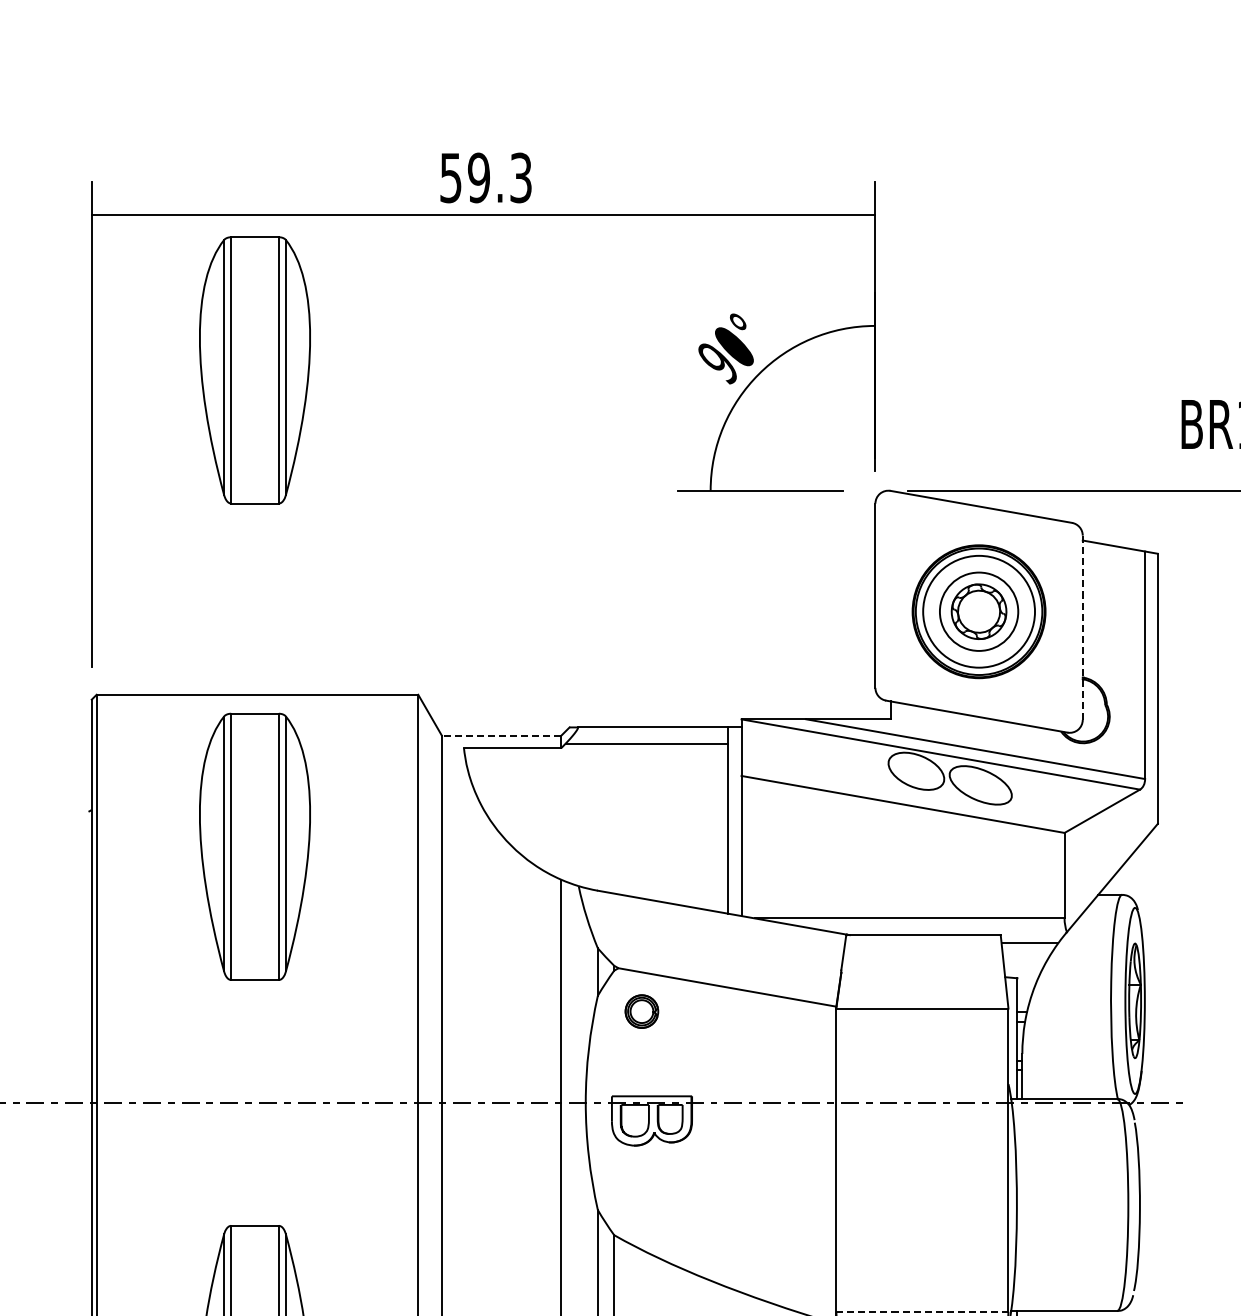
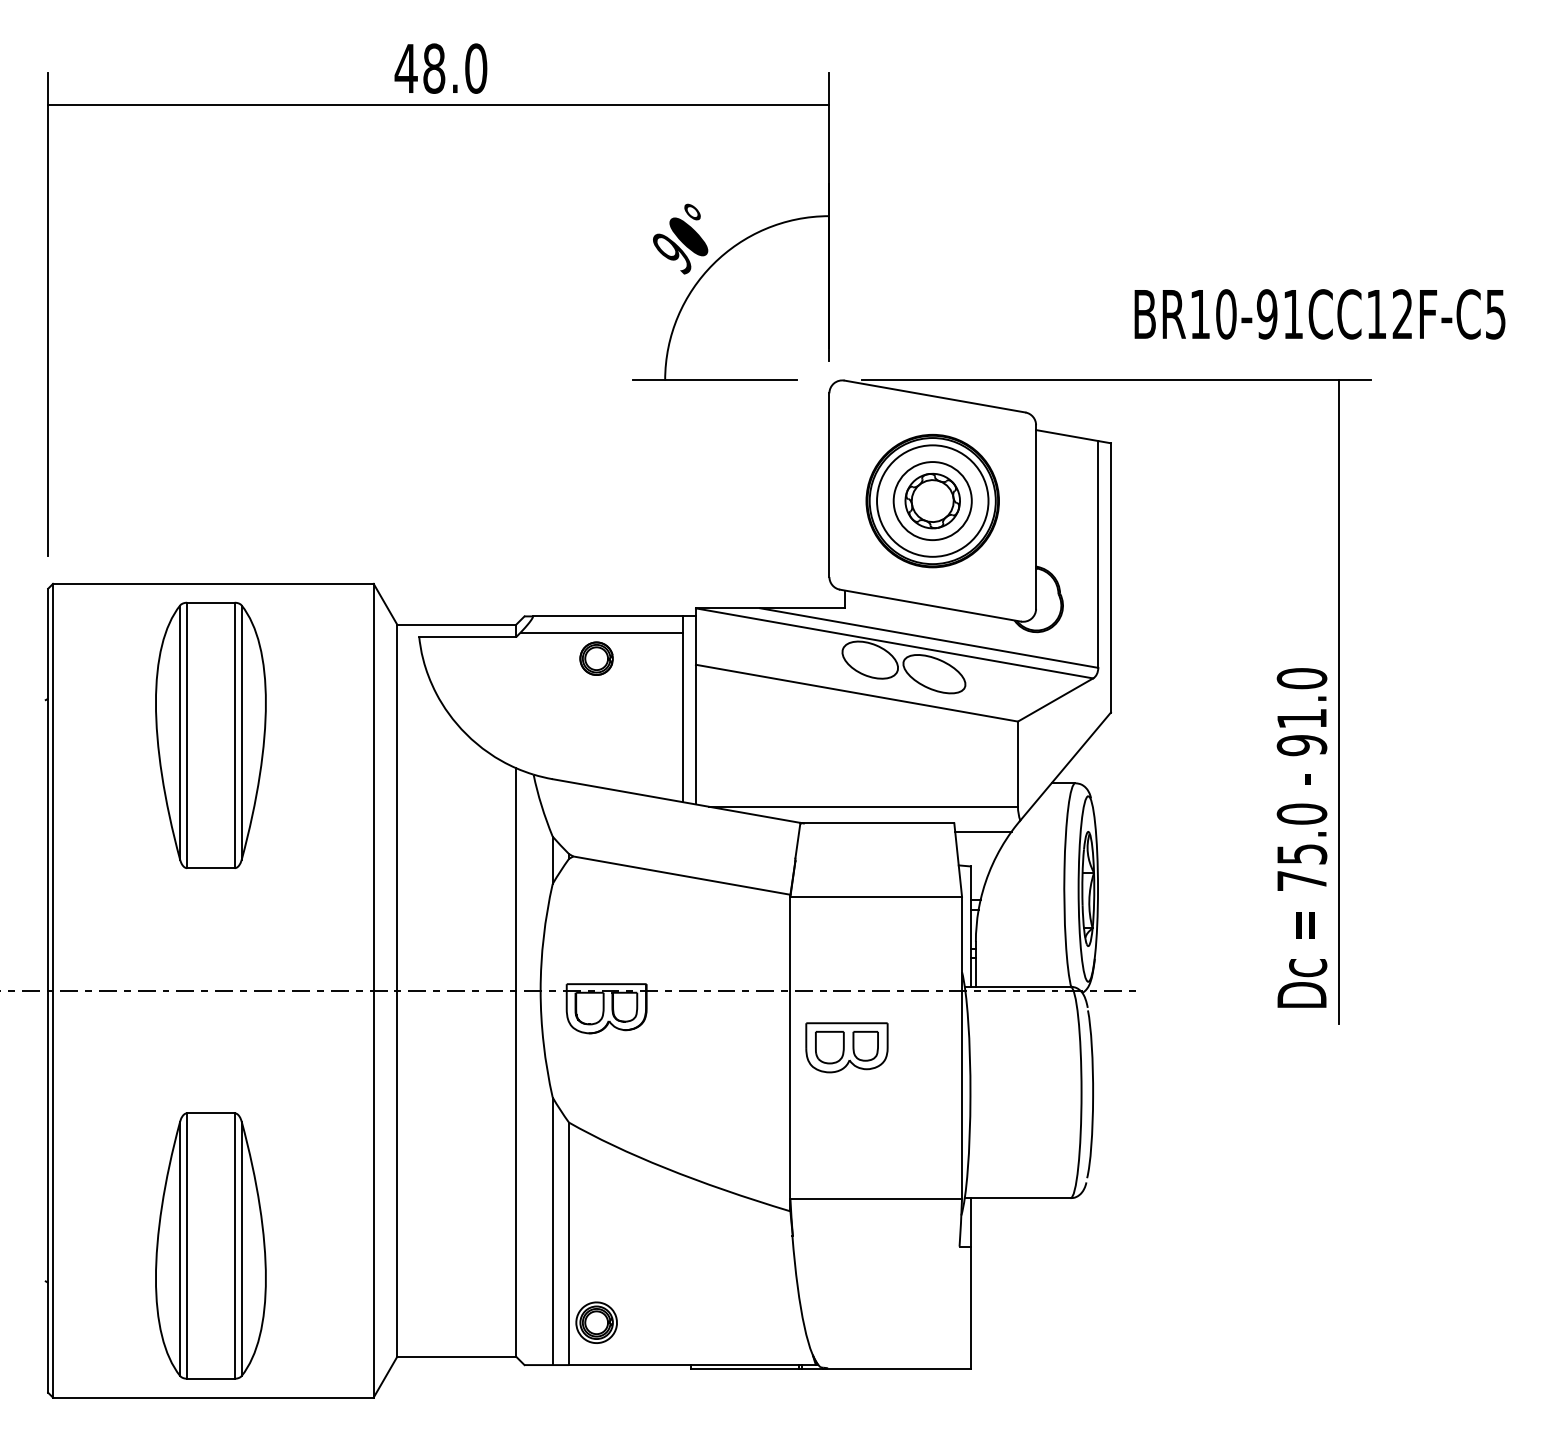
text: (485, 177) -> (440, 68), 59.3 -> 48.0
part: (254, 369) -> (210, 259), removed
line: (1083, 628) -> (1036, 517), dashed -> solid
line: (501, 735) -> (456, 624), dashed -> solid
part: (641, 1011) -> (596, 658), moved
part: (892, 1159) -> (846, 1047), added
line: (922, 1311) -> (876, 1198), dashed -> solid

